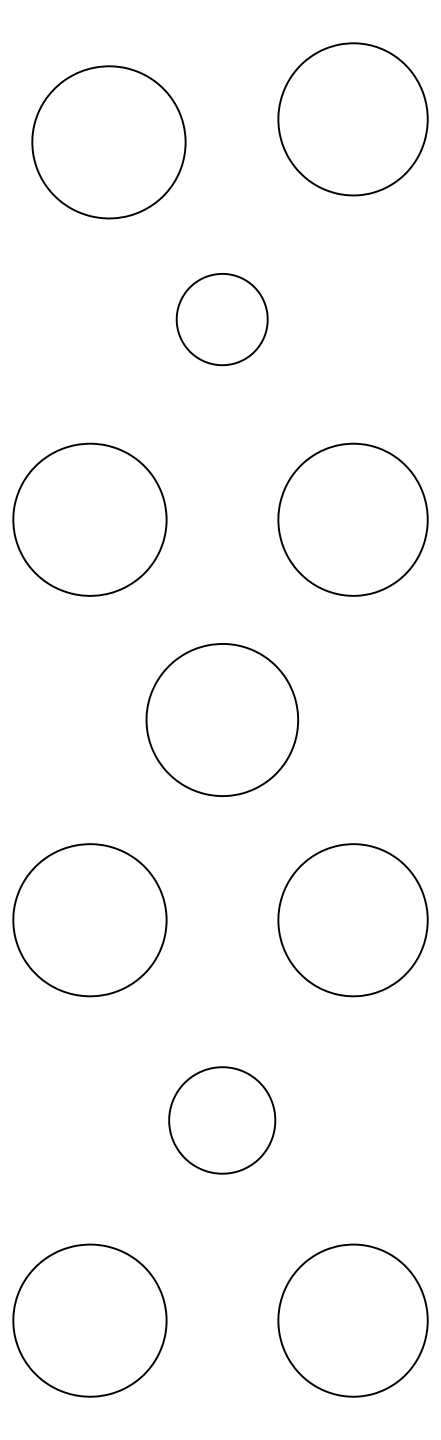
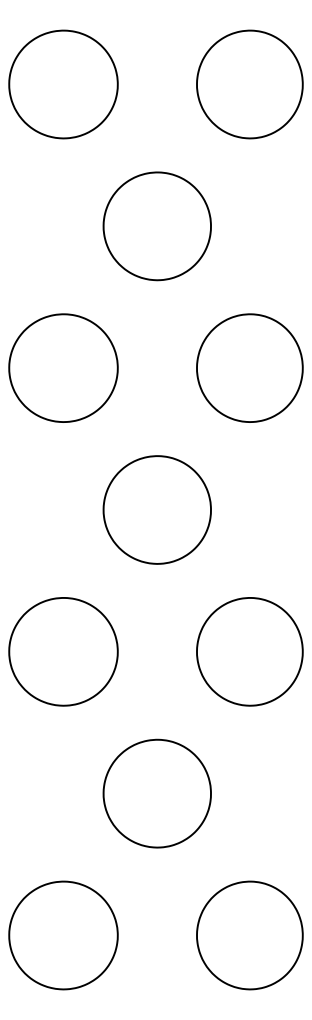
part: (108, 142) -> (63, 84), moved
part: (221, 319) -> (156, 226), size x1.67
part: (221, 1120) -> (156, 793), size x1.43

